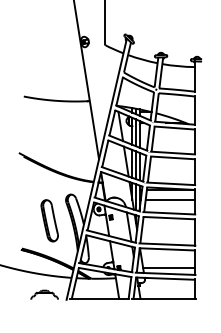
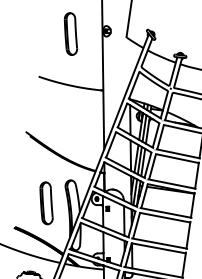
part: (49, 49) -> (70, 33), added
line: (169, 200) -> (168, 200), removed
line: (168, 267) -> (157, 266), removed

